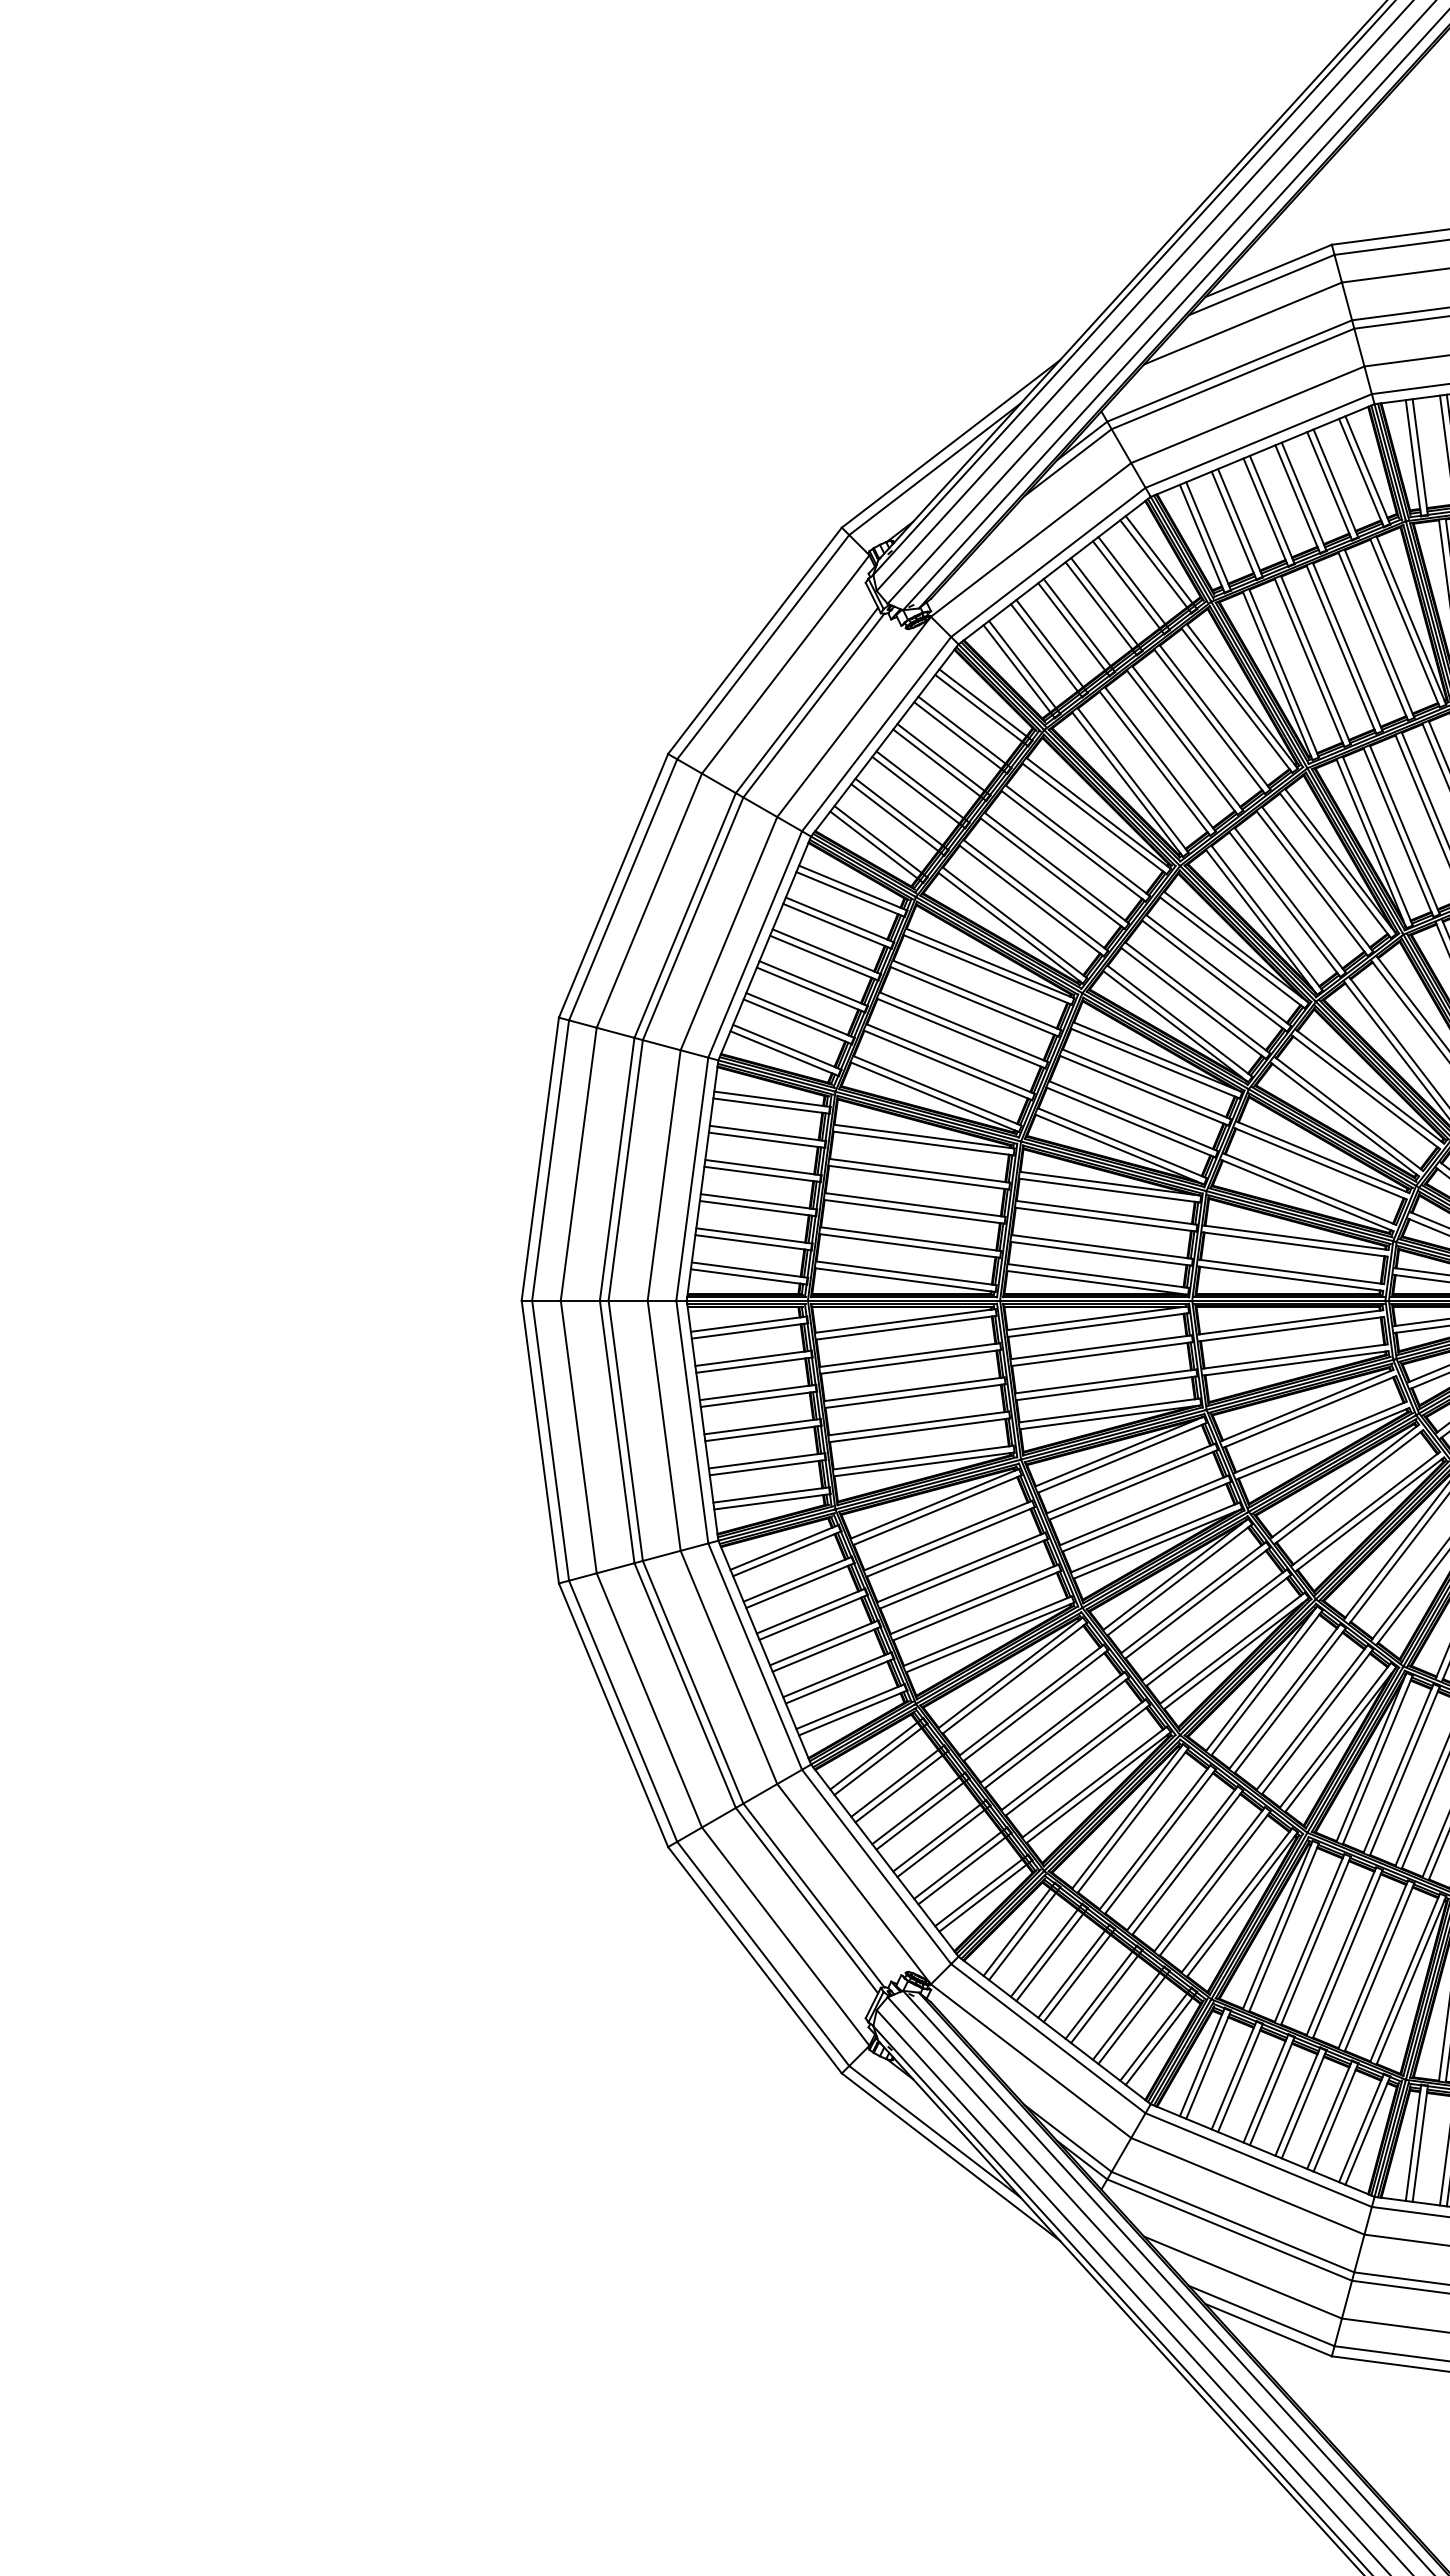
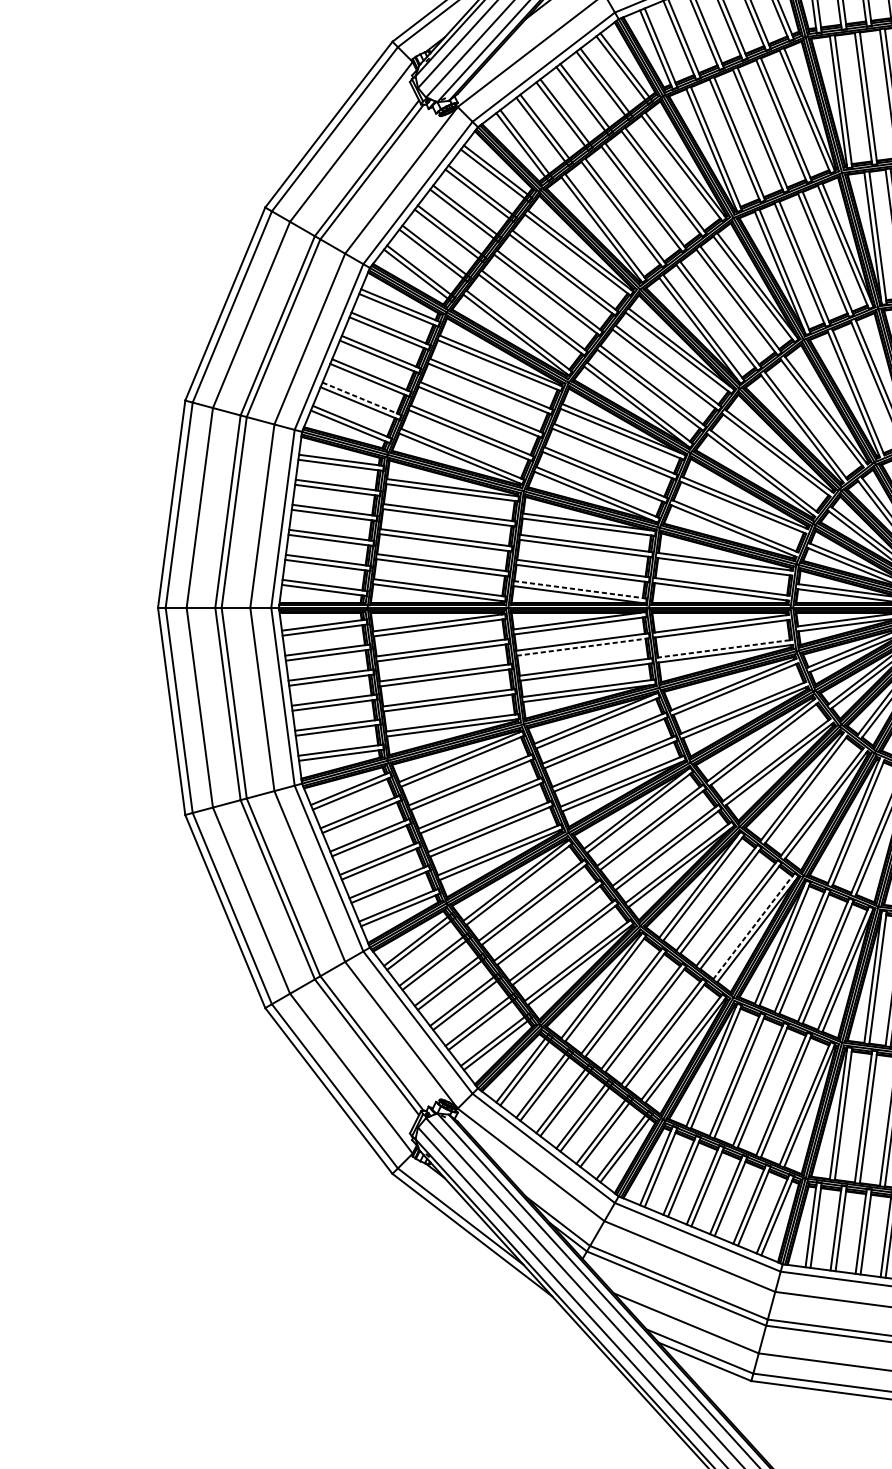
line: (800, 1015) -> (362, 399), solid -> dashed
line: (1098, 1276) -> (580, 590), solid -> dashed
line: (1102, 1354) -> (583, 647), solid -> dashed
line: (1295, 1356) -> (724, 648), solid -> dashed
line: (1335, 1735) -> (754, 926), solid -> dashed

